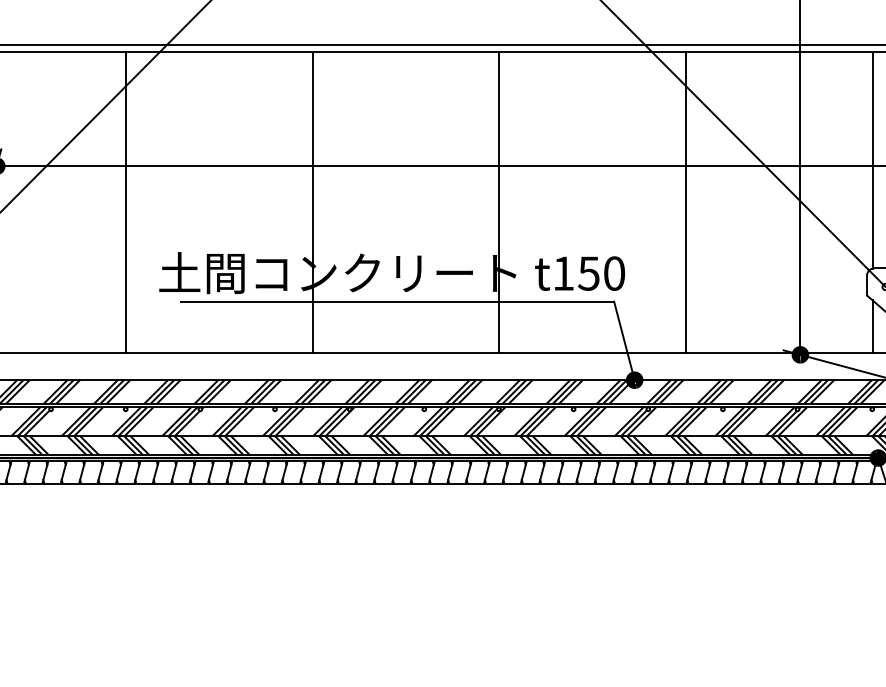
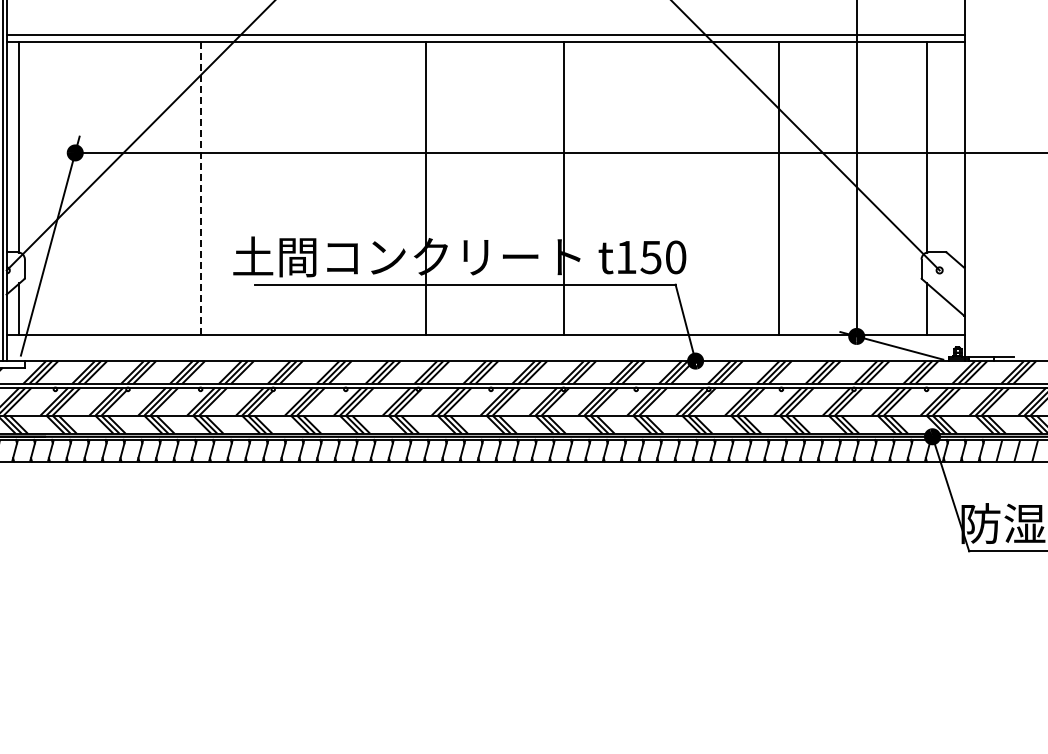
line: (312, 202) -> (426, 188), moved
line: (685, 202) -> (779, 188), moved
line: (125, 203) -> (200, 189), solid -> dashed

